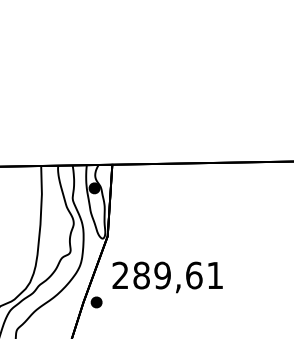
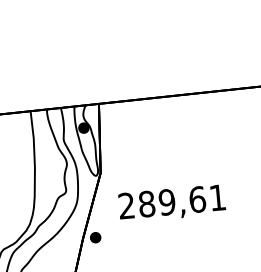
text: (167, 277) -> (172, 203), moved

